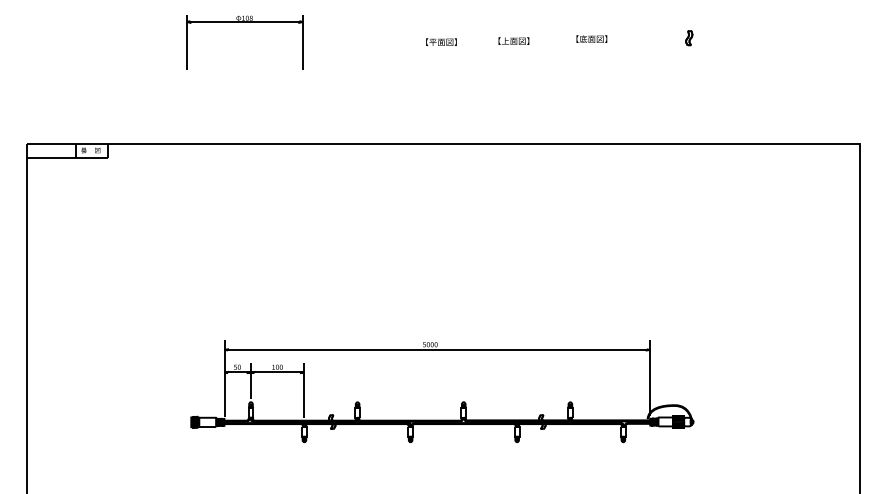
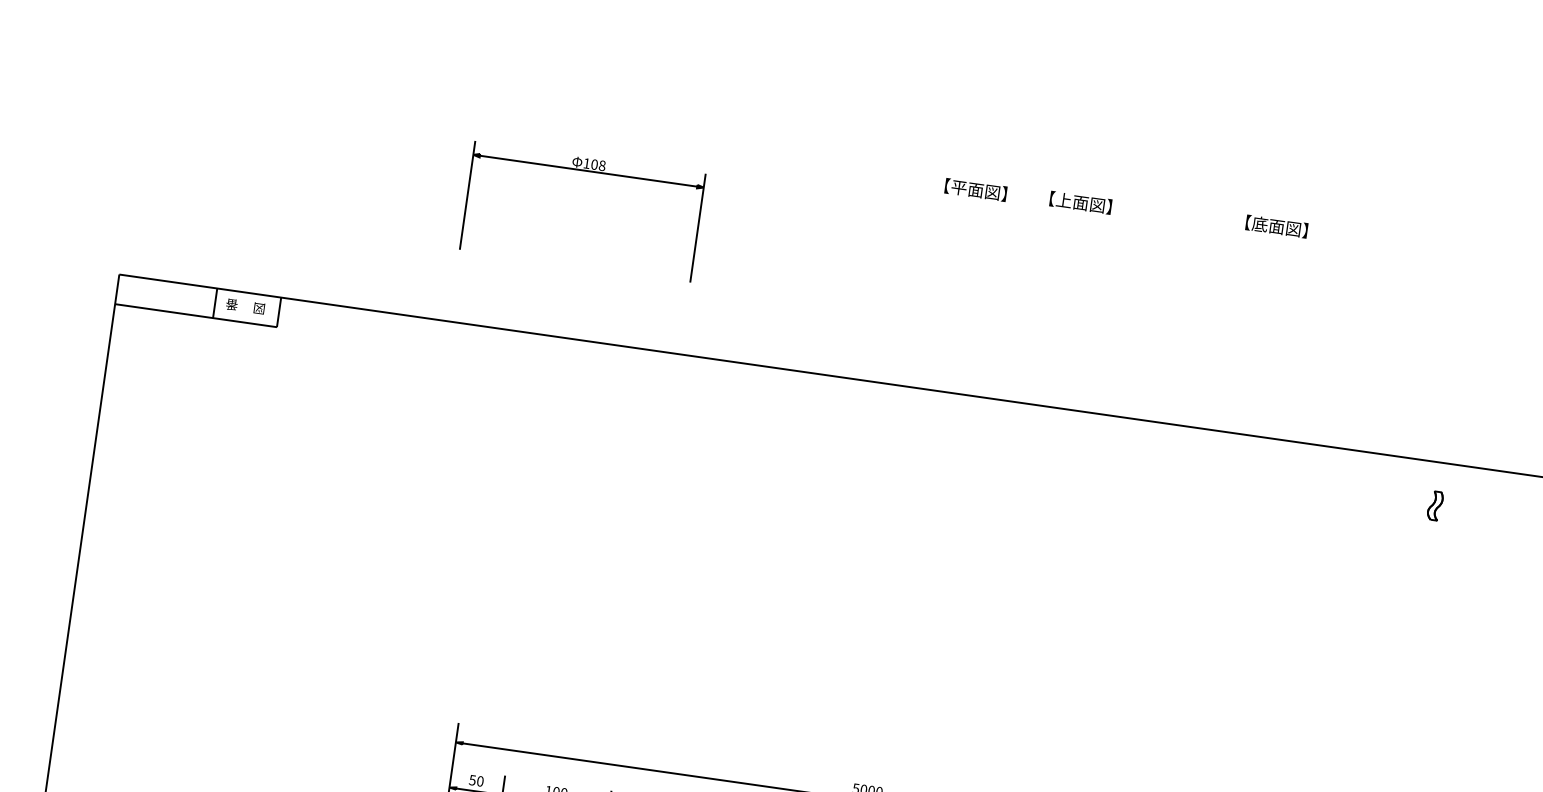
part: (244, 22) -> (587, 172), moved
part: (689, 38) -> (1435, 506), moved
text: (513, 40) -> (1080, 201), moved

